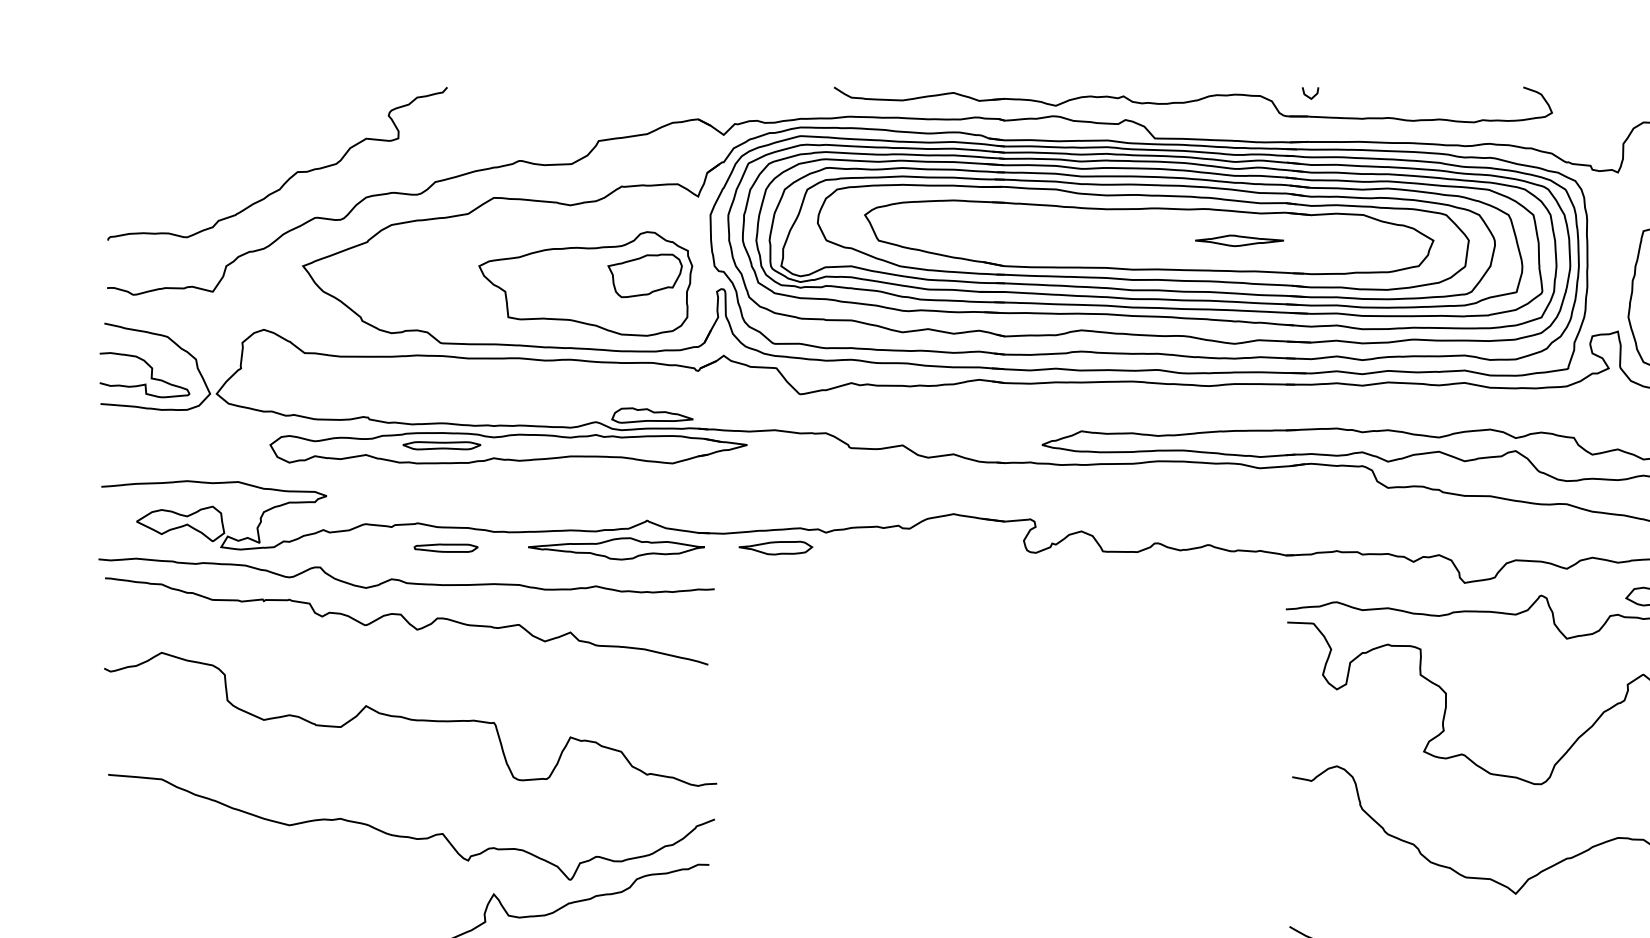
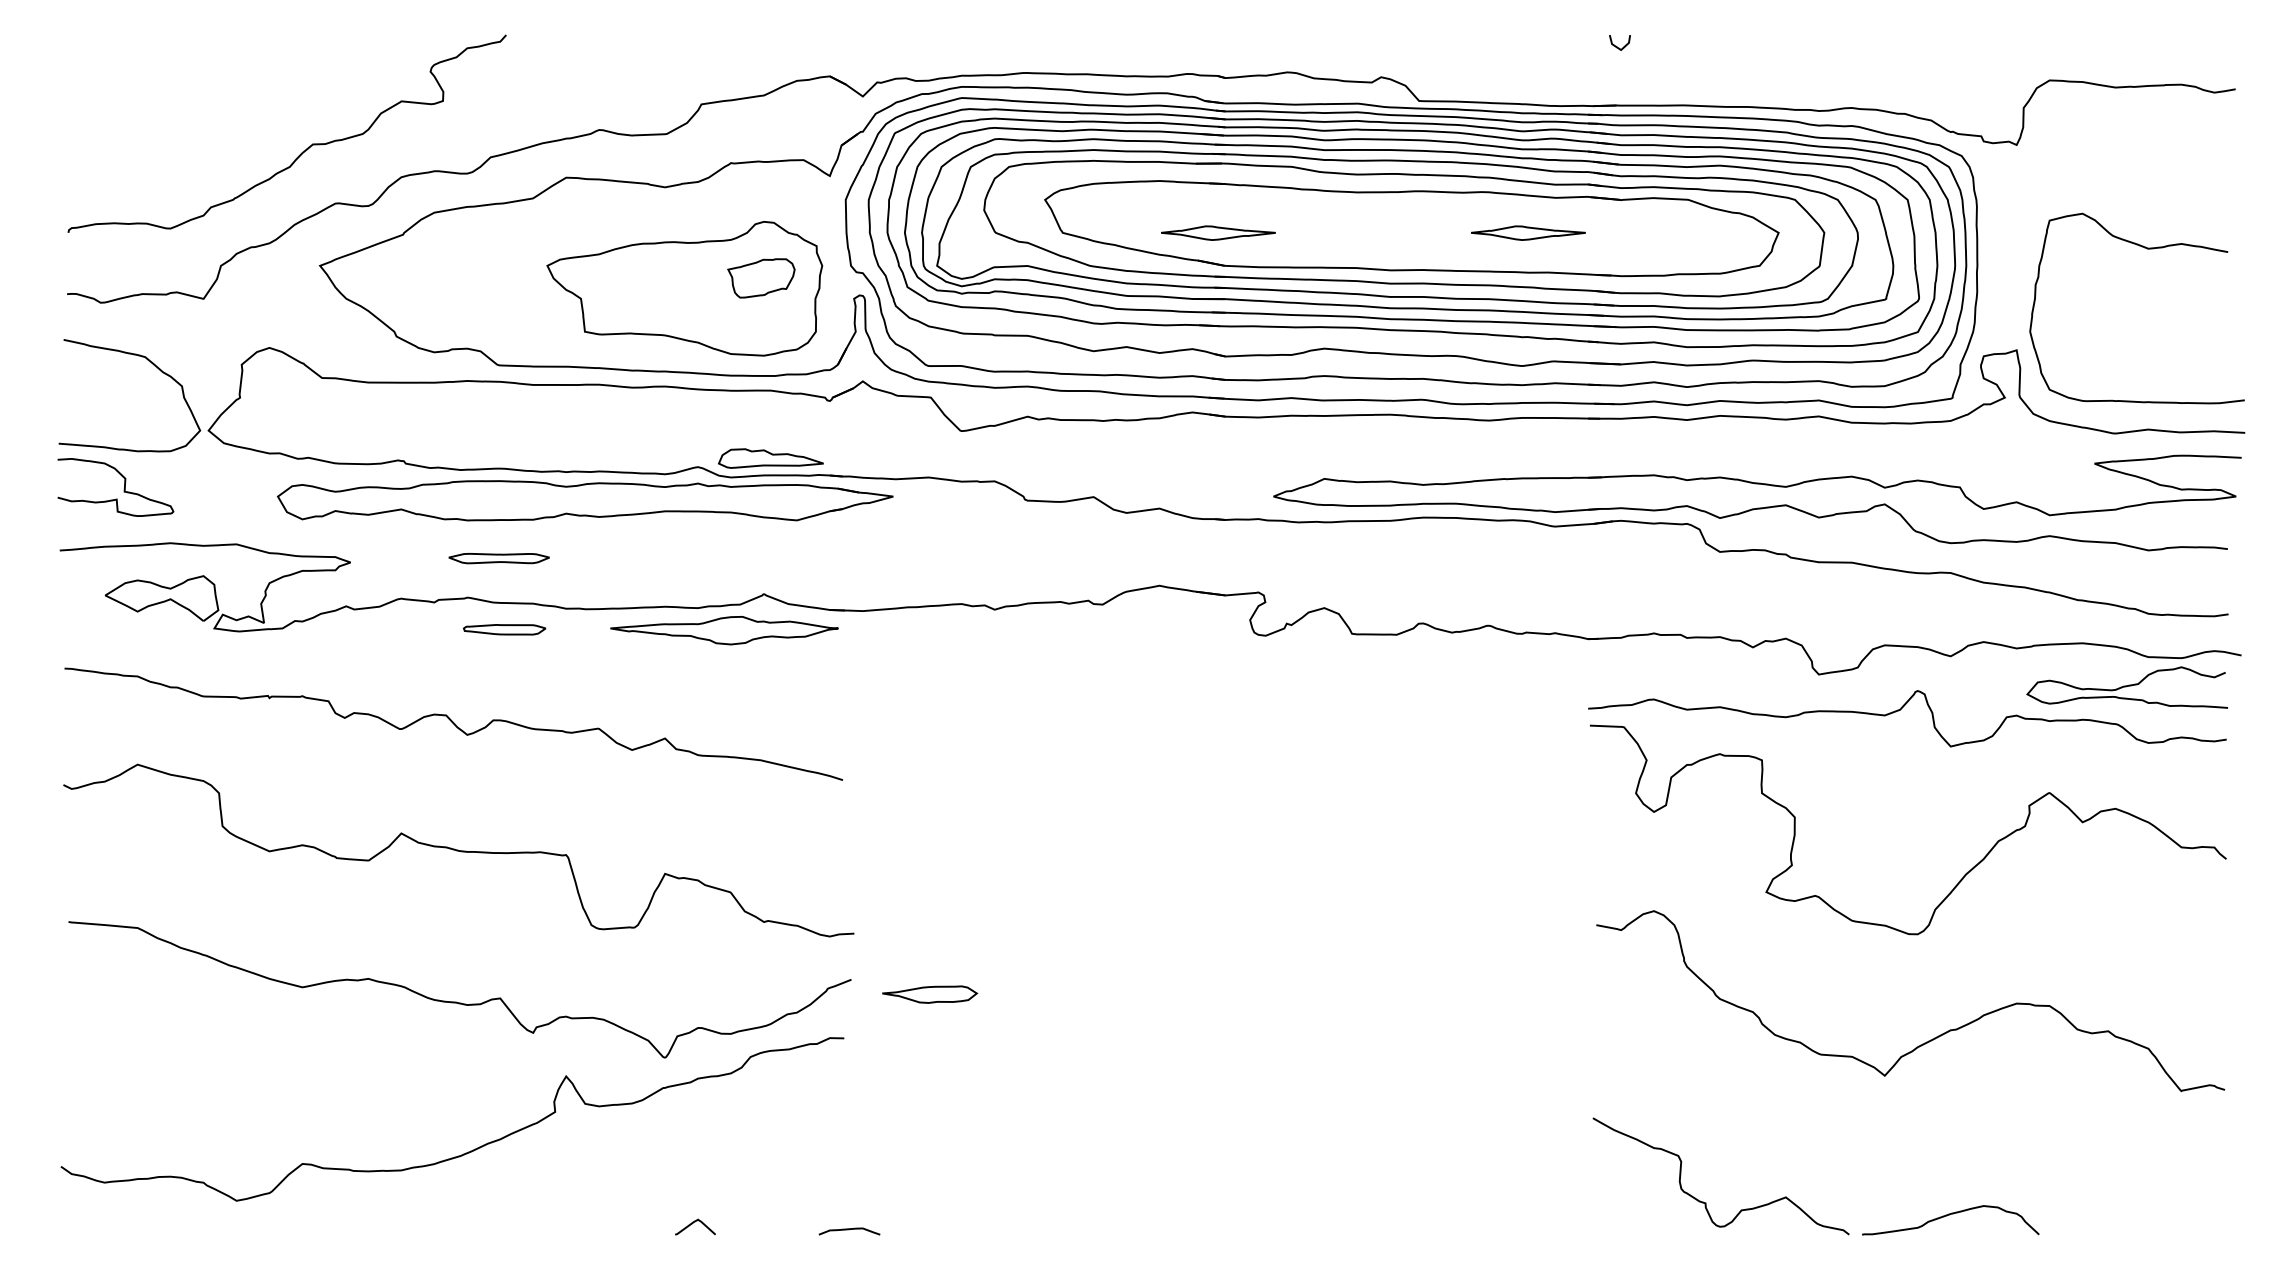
part: (1193, 104) -> (1468, 57), removed
part: (999, 240) -> (1218, 232), added
part: (645, 275) -> (761, 278), size x0.7
curve: (150, 376) -> (123, 489), moved
part: (441, 445) -> (498, 558), moved
part: (776, 548) -> (930, 994), moved
curve: (404, 581) -> (450, 672), removed

